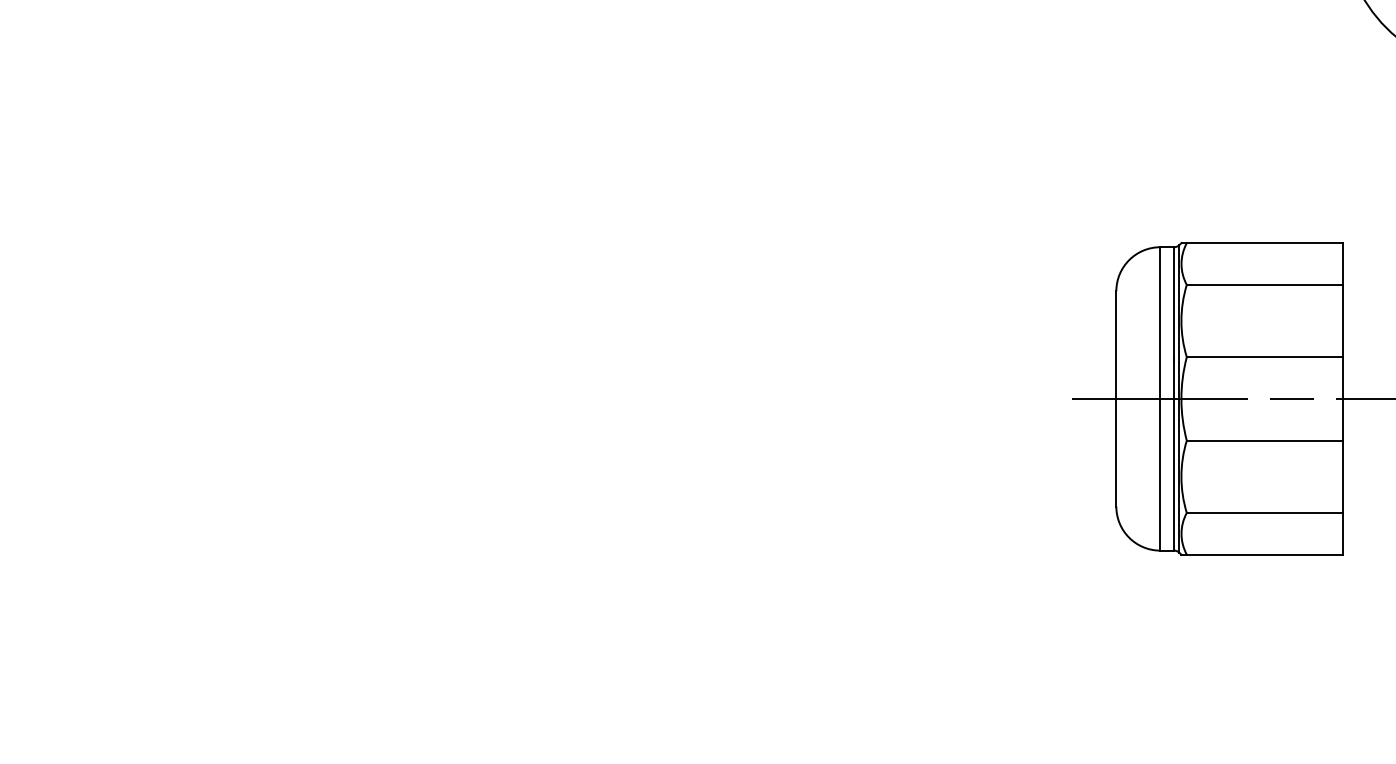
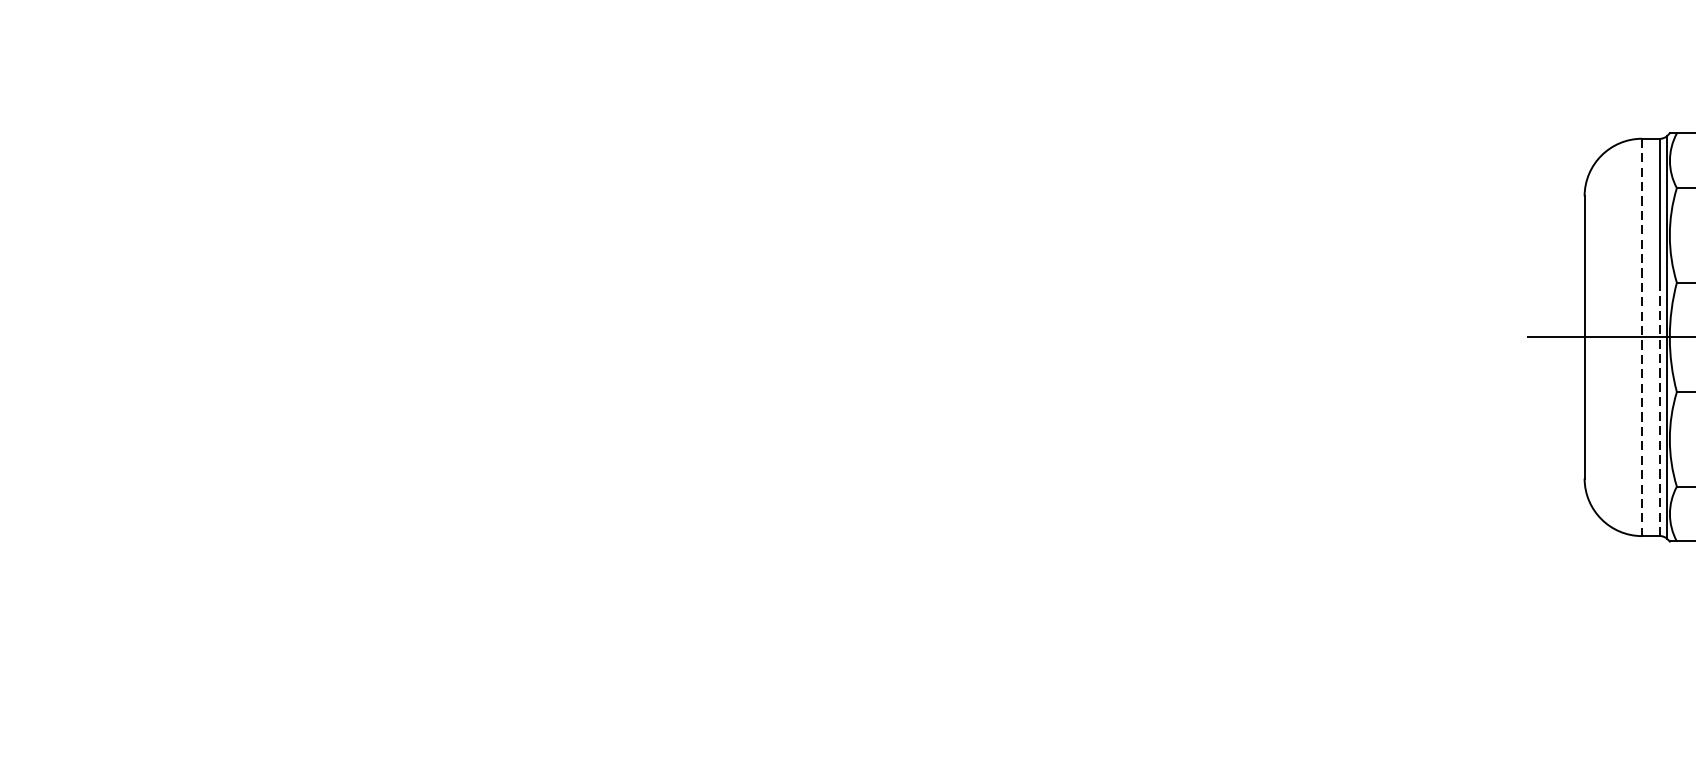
line: (1160, 398) -> (1642, 336), solid -> dashed
line: (1174, 454) -> (1660, 410), solid -> dashed

